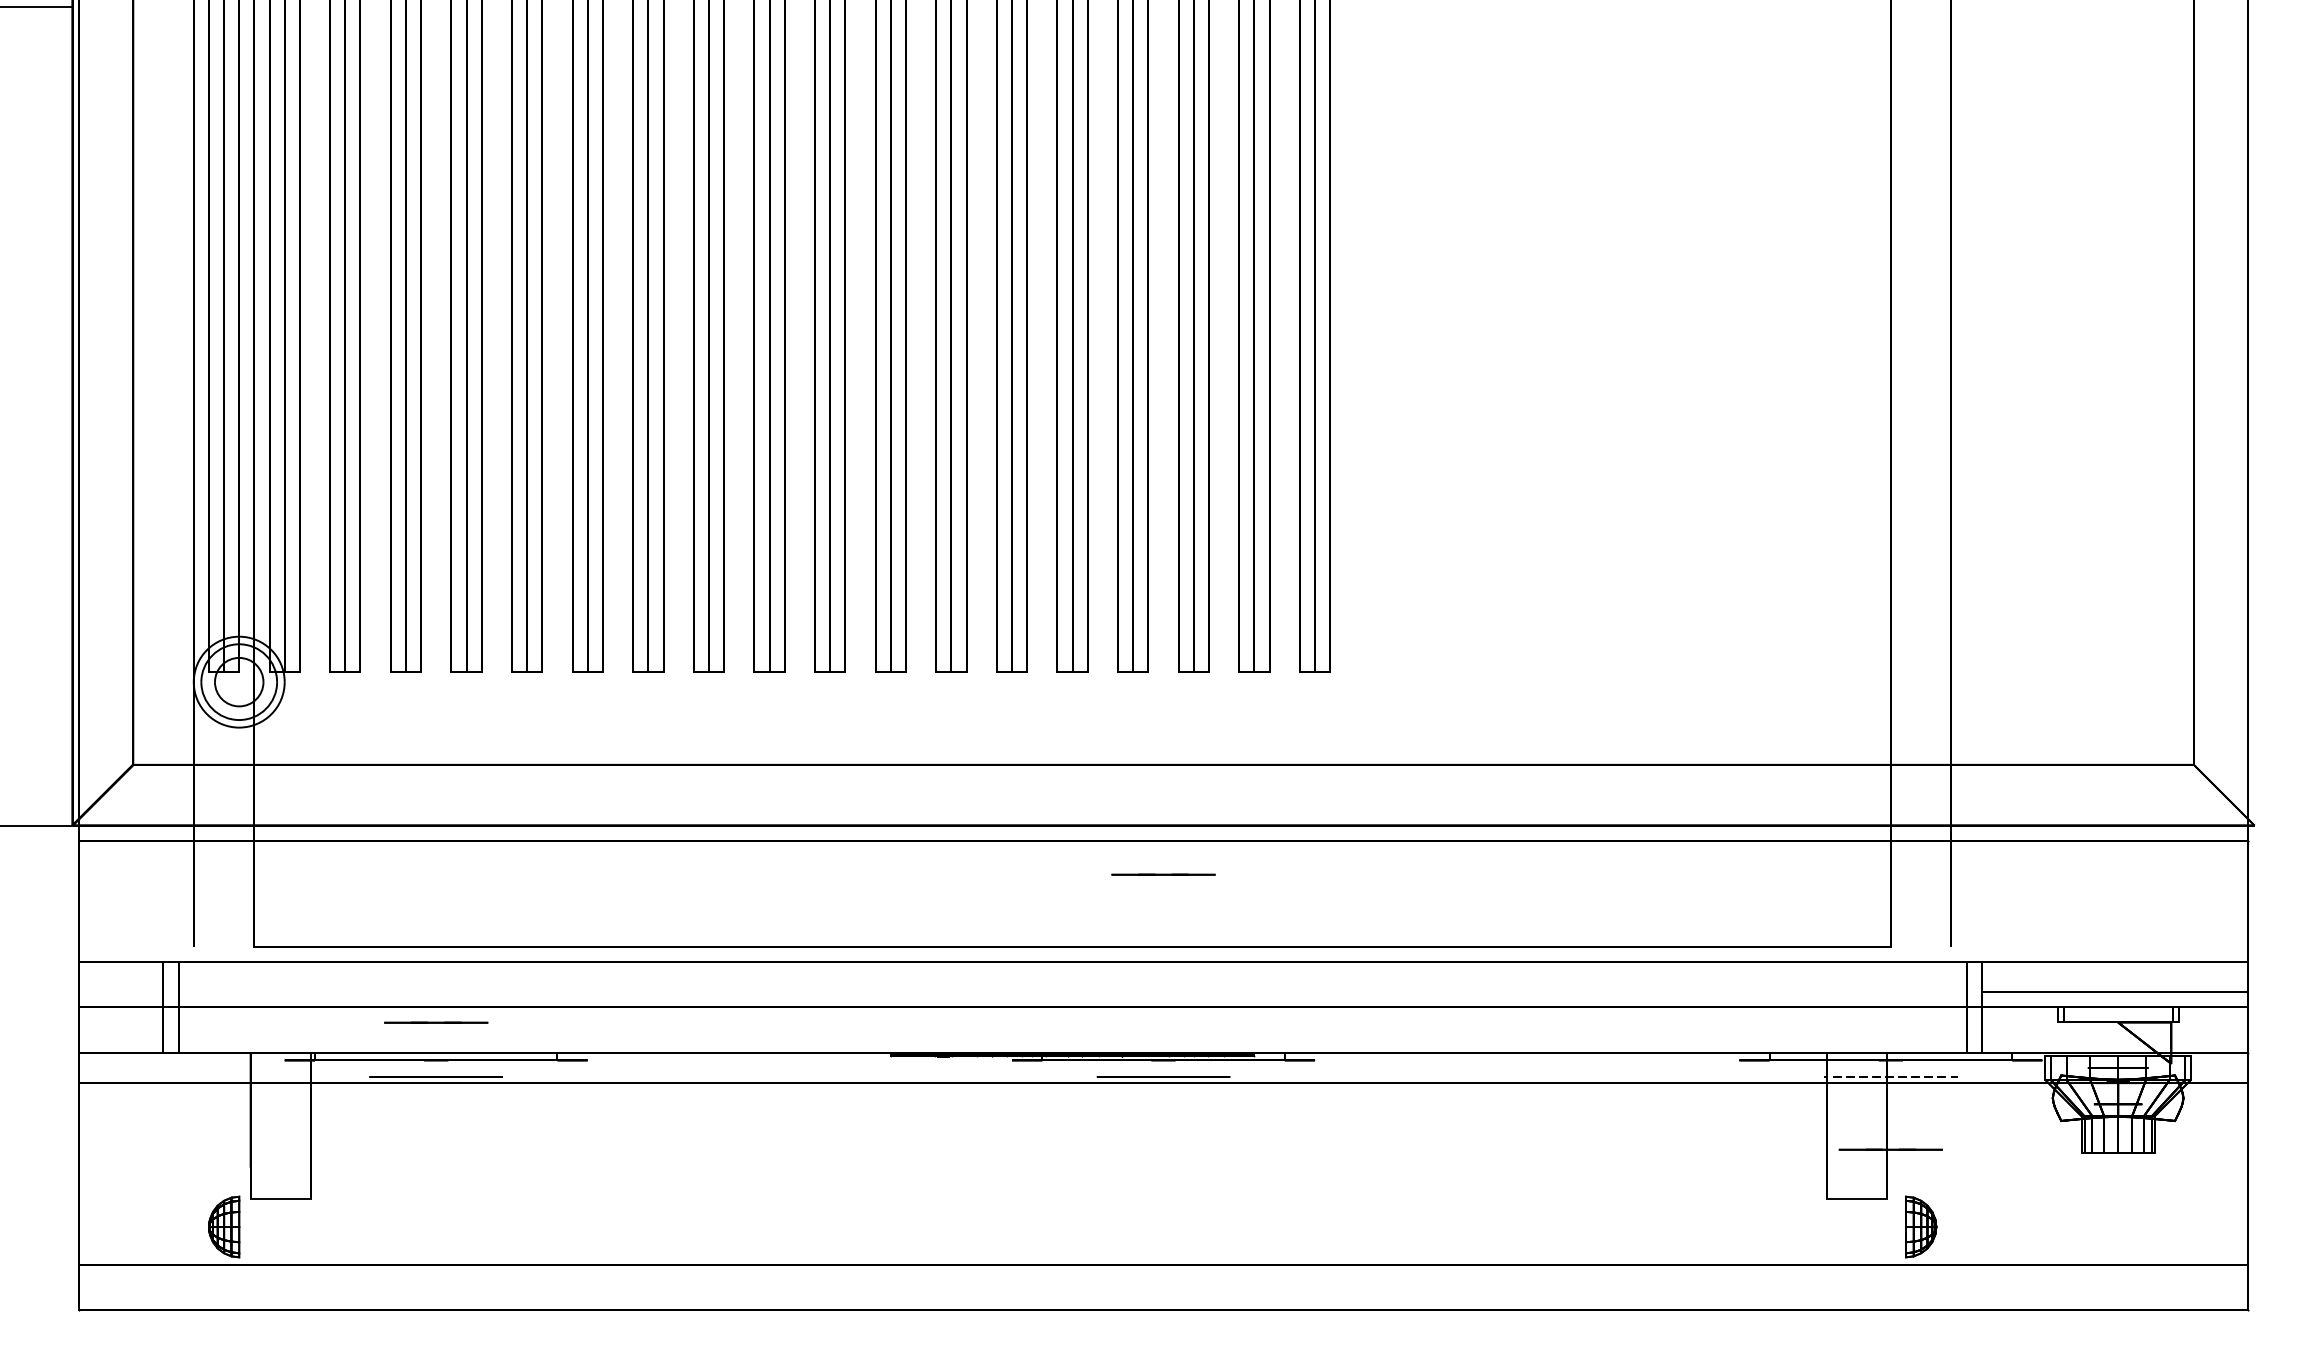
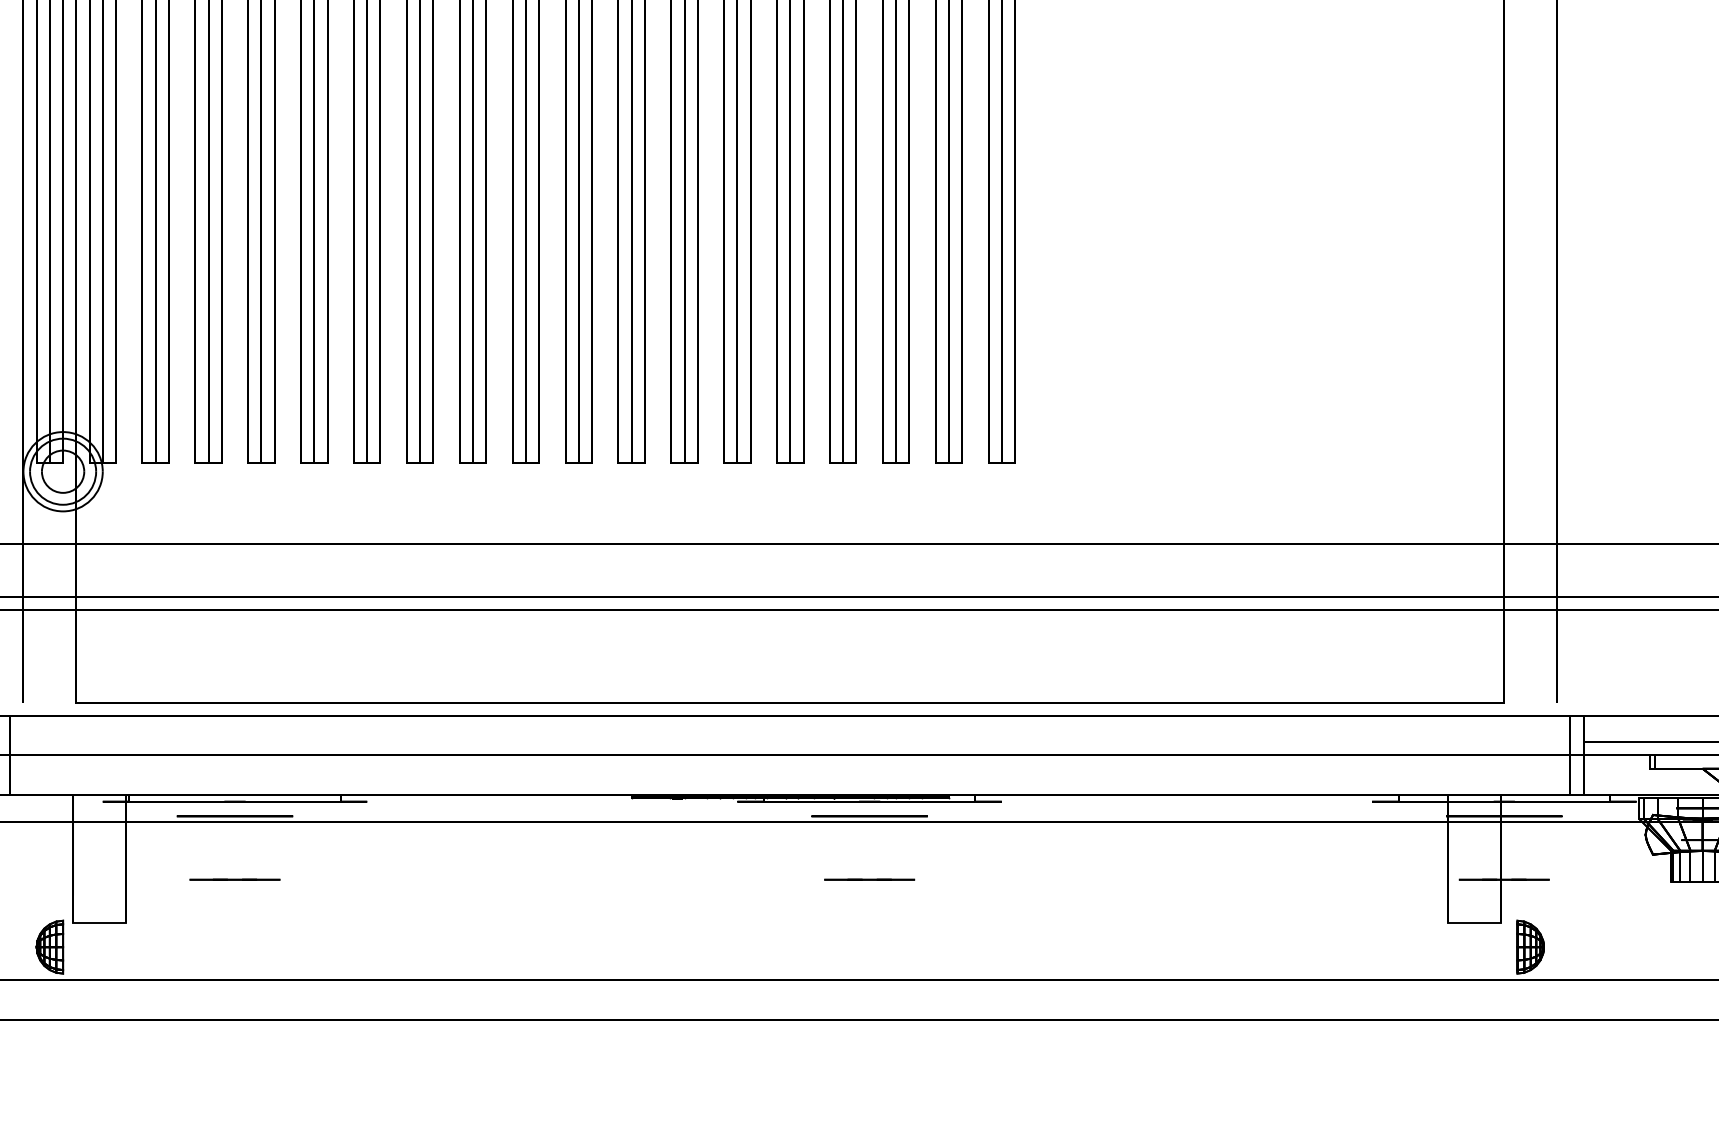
line: (1163, 874) -> (869, 879), moved
line: (436, 1022) -> (235, 879), moved
circle: (1890, 1077) -> (1504, 816), dashed -> solid

